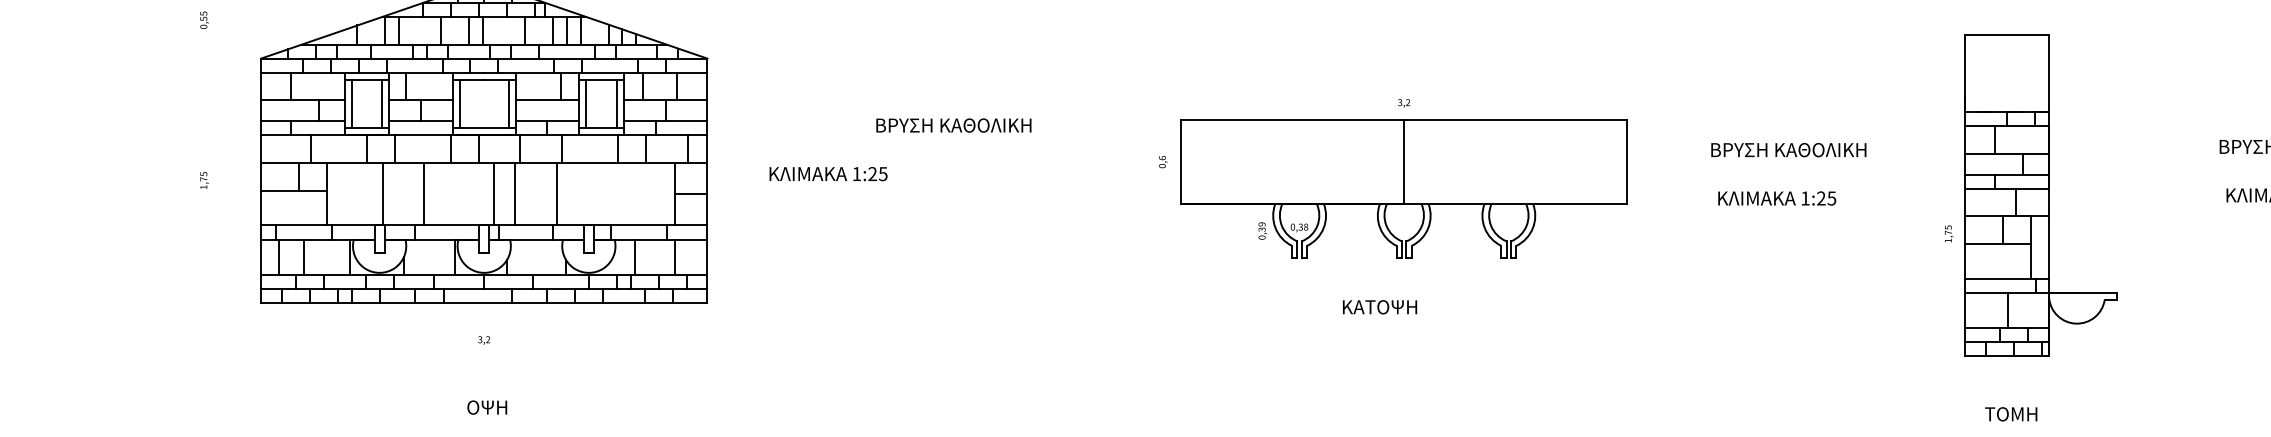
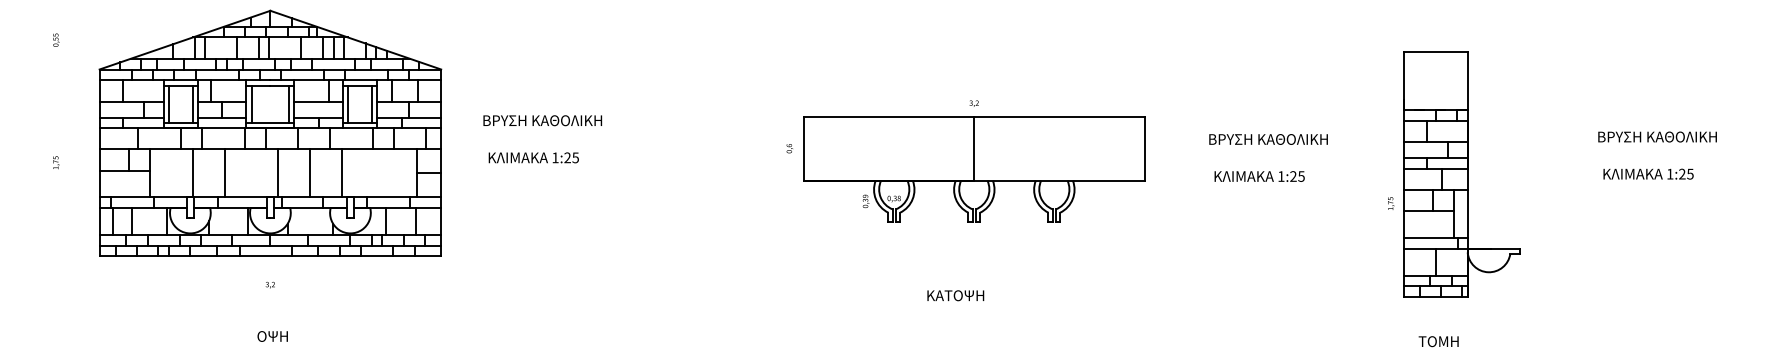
text: (953, 125) -> (542, 120), moved
line: (515, 194) -> (310, 173), moved
line: (557, 194) -> (342, 173), moved
text: (1379, 306) -> (955, 295), moved

